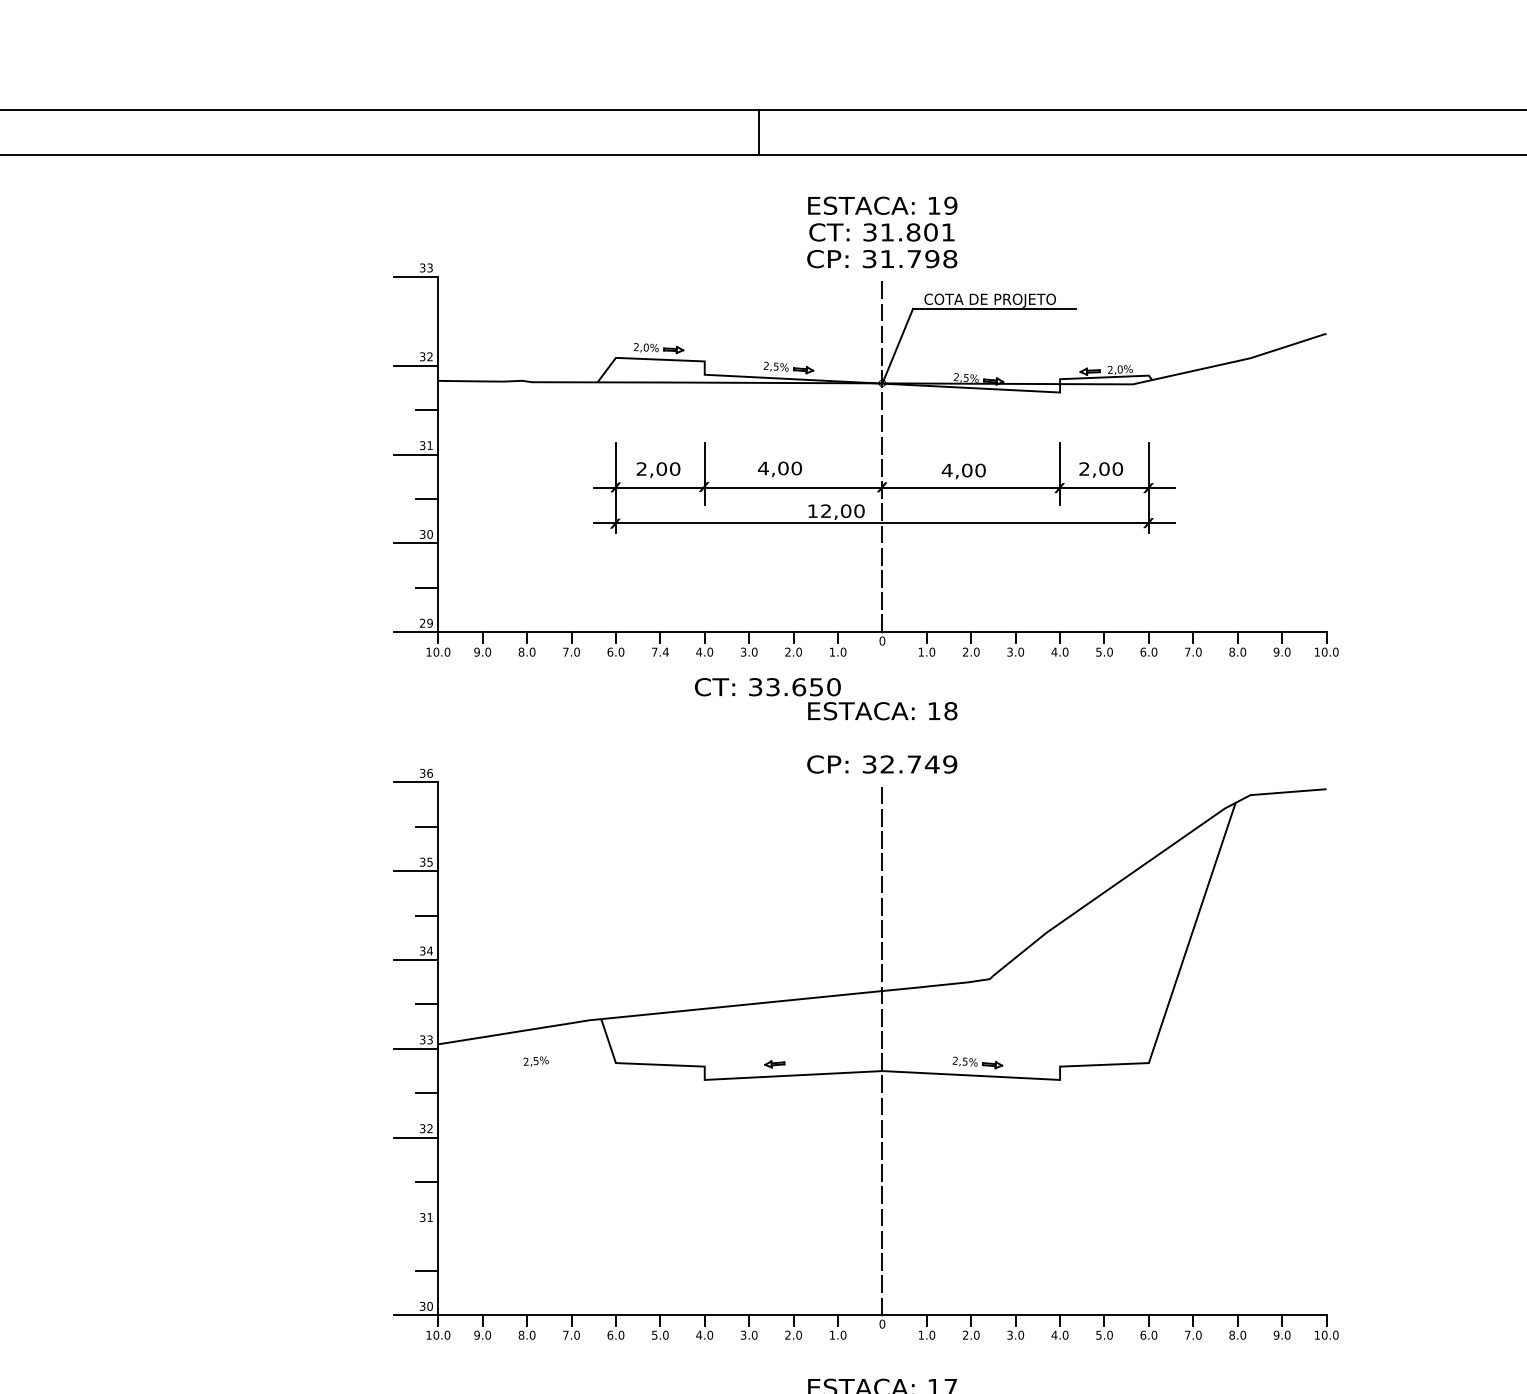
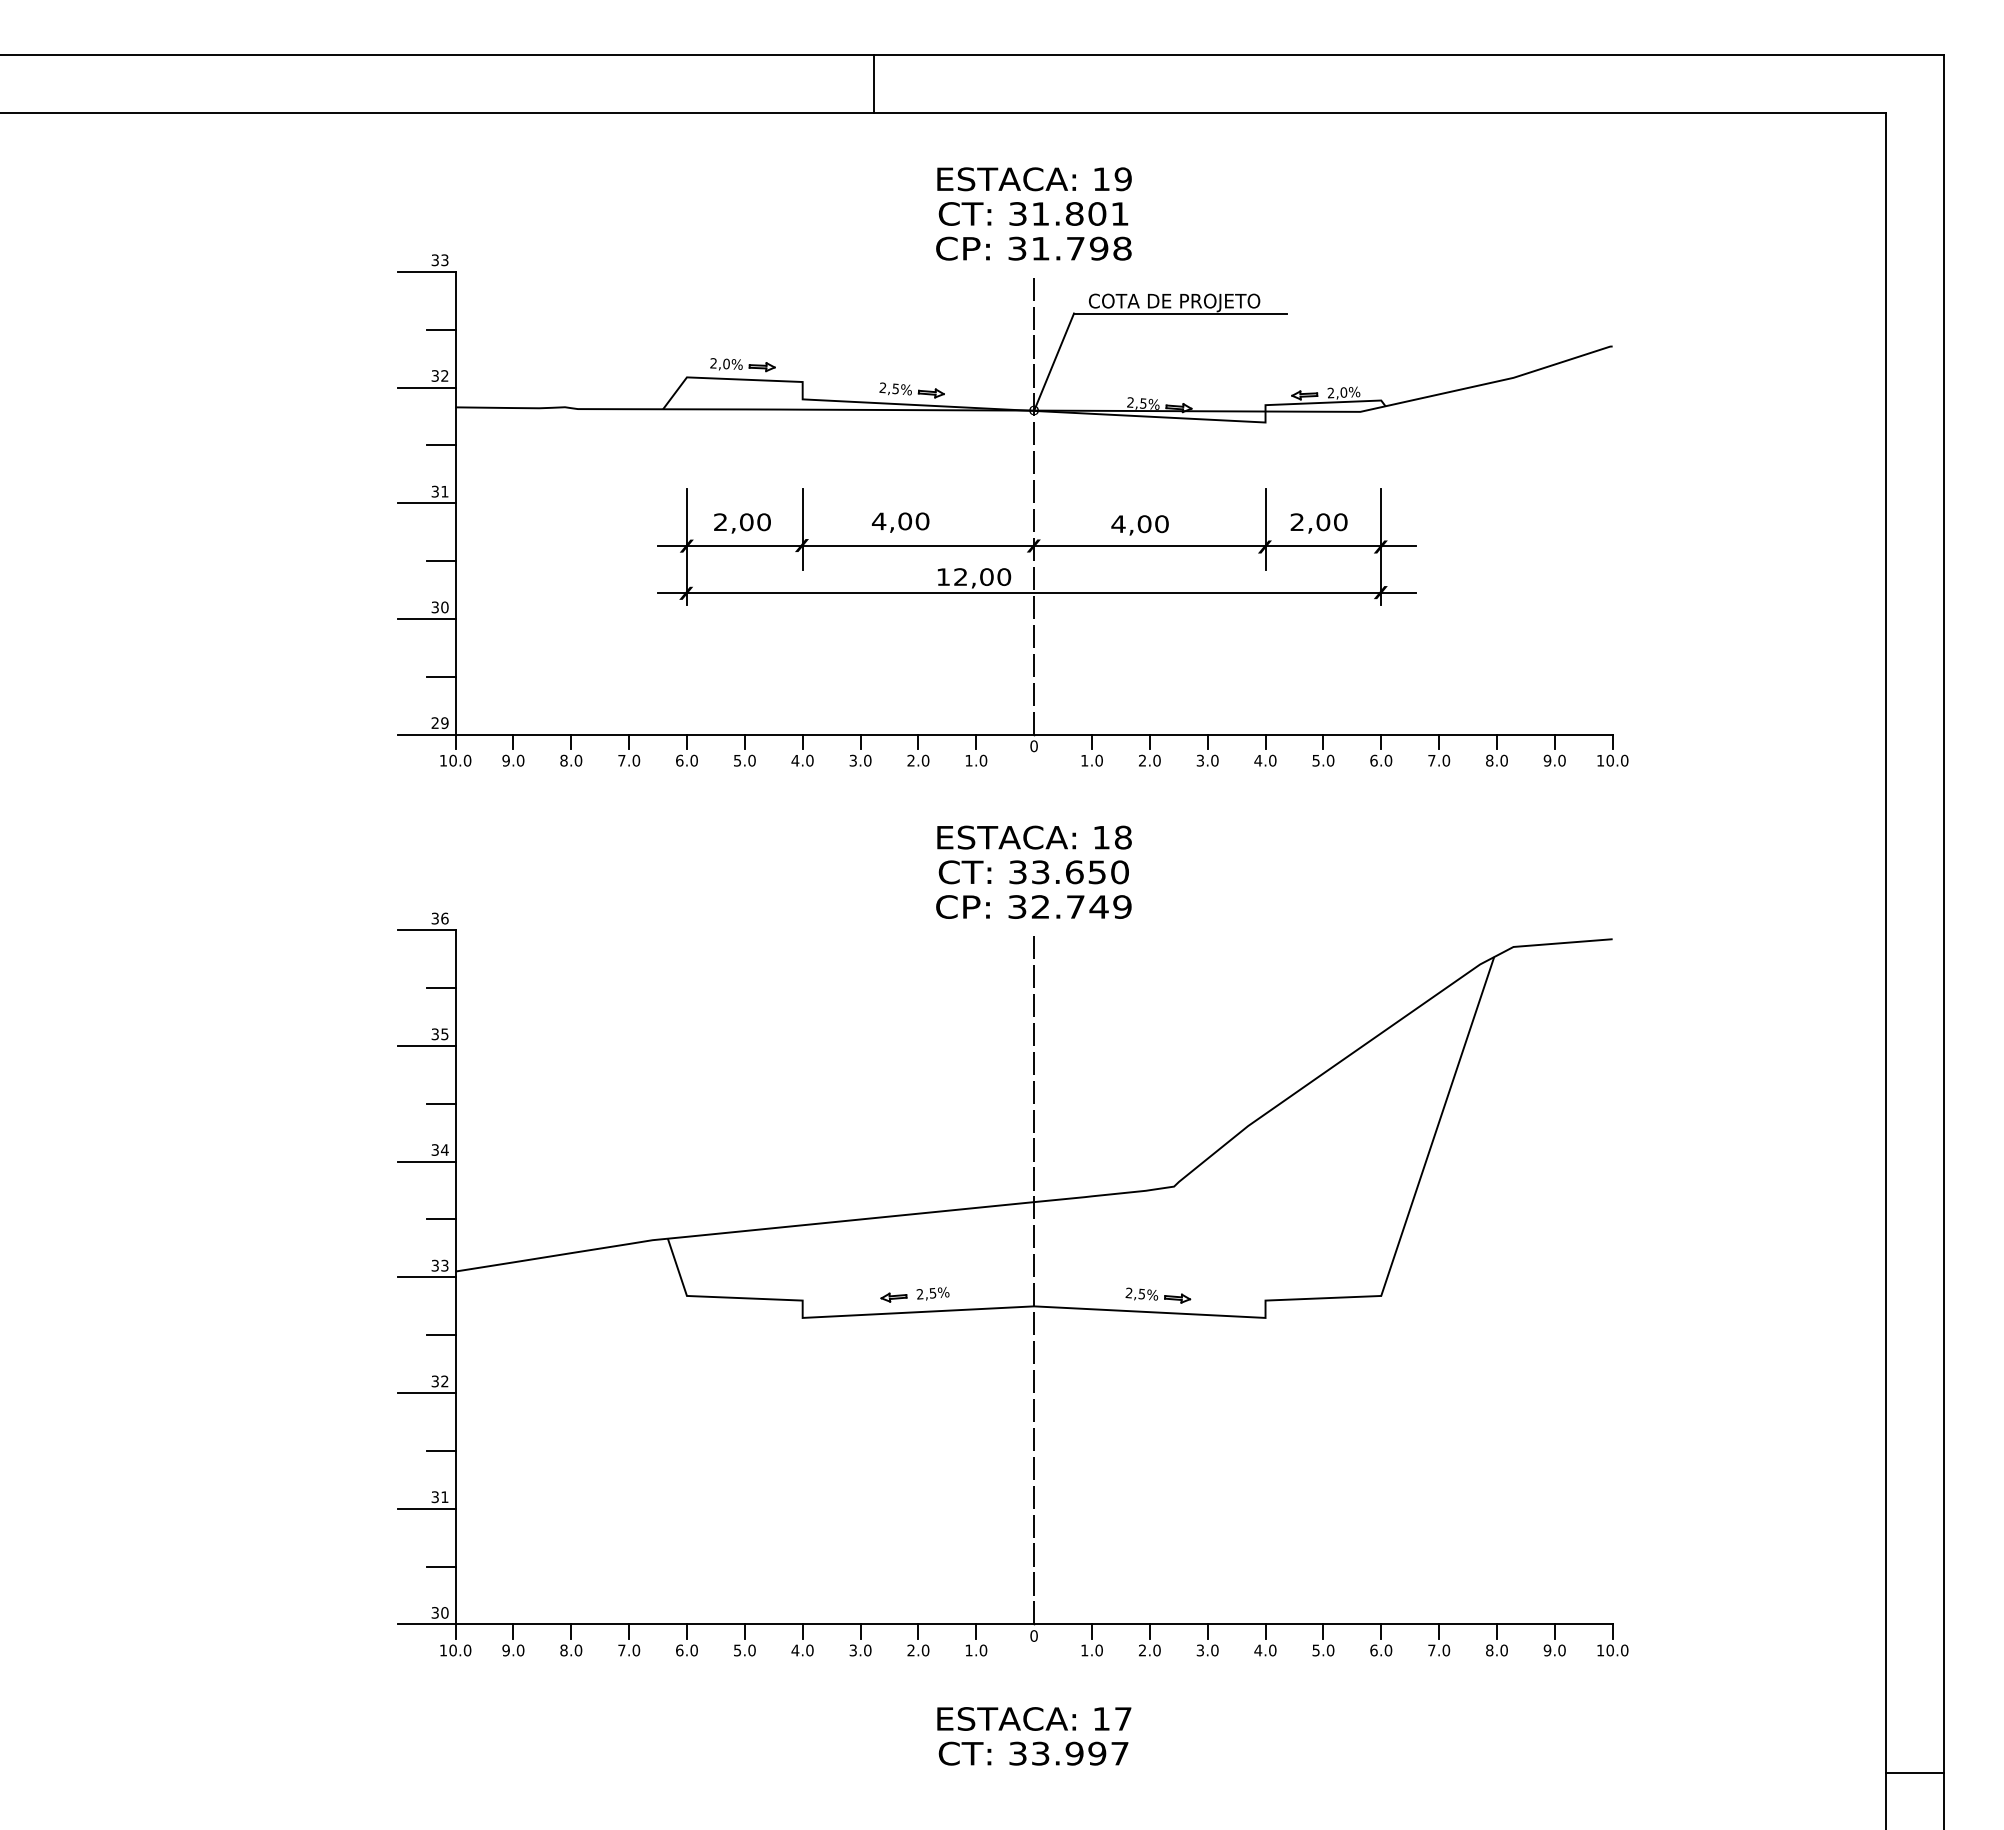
line: (426, 321) -> (440, 329), added
text: (660, 652) -> (744, 760), 7.4 -> 5.0
text: (767, 687) -> (1033, 872), moved
text: (535, 1061) -> (932, 1293), moved
line: (415, 1226) -> (426, 1508), added

